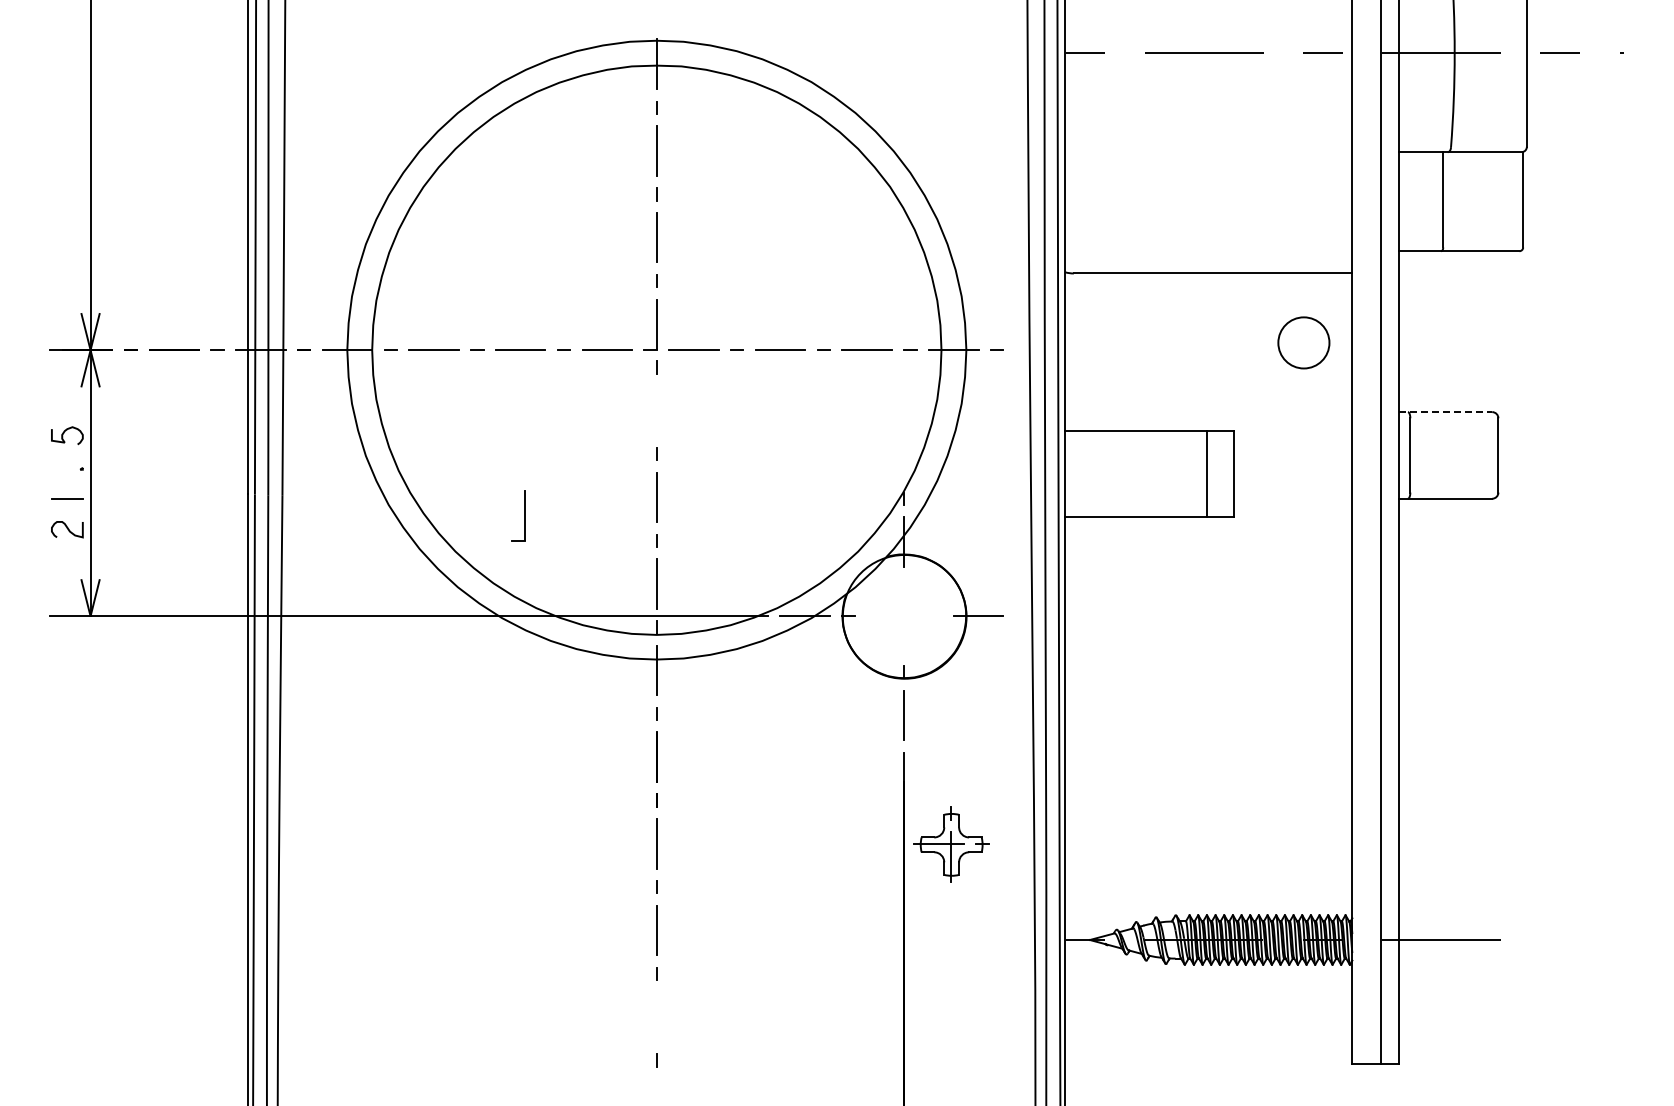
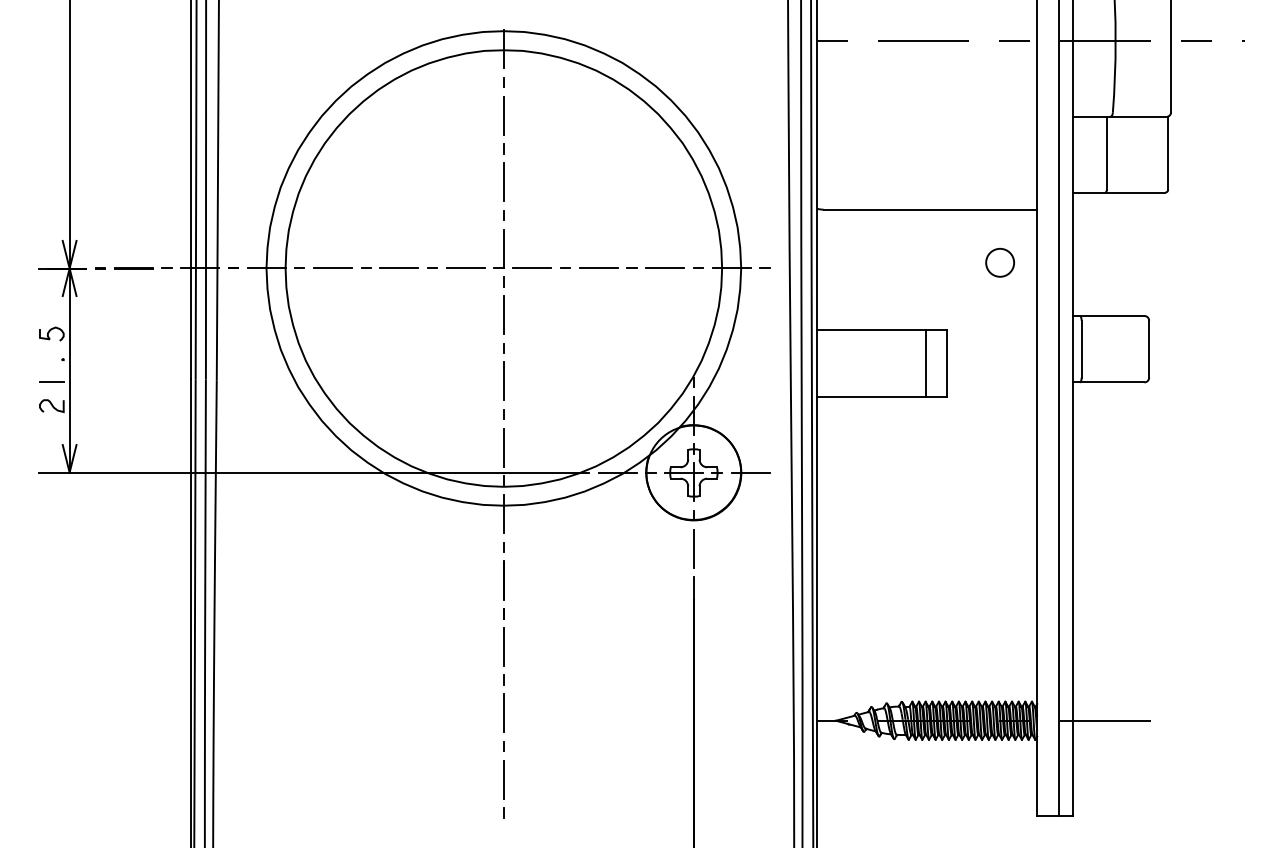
part: (1304, 342) -> (1000, 262), size x0.71
line: (656, 410) -> (503, 314), added
line: (1446, 412) -> (1109, 316), dashed -> solid
part: (518, 515) -> (397, 395), removed
part: (951, 844) -> (693, 472), moved
line: (656, 1016) -> (503, 779), added

